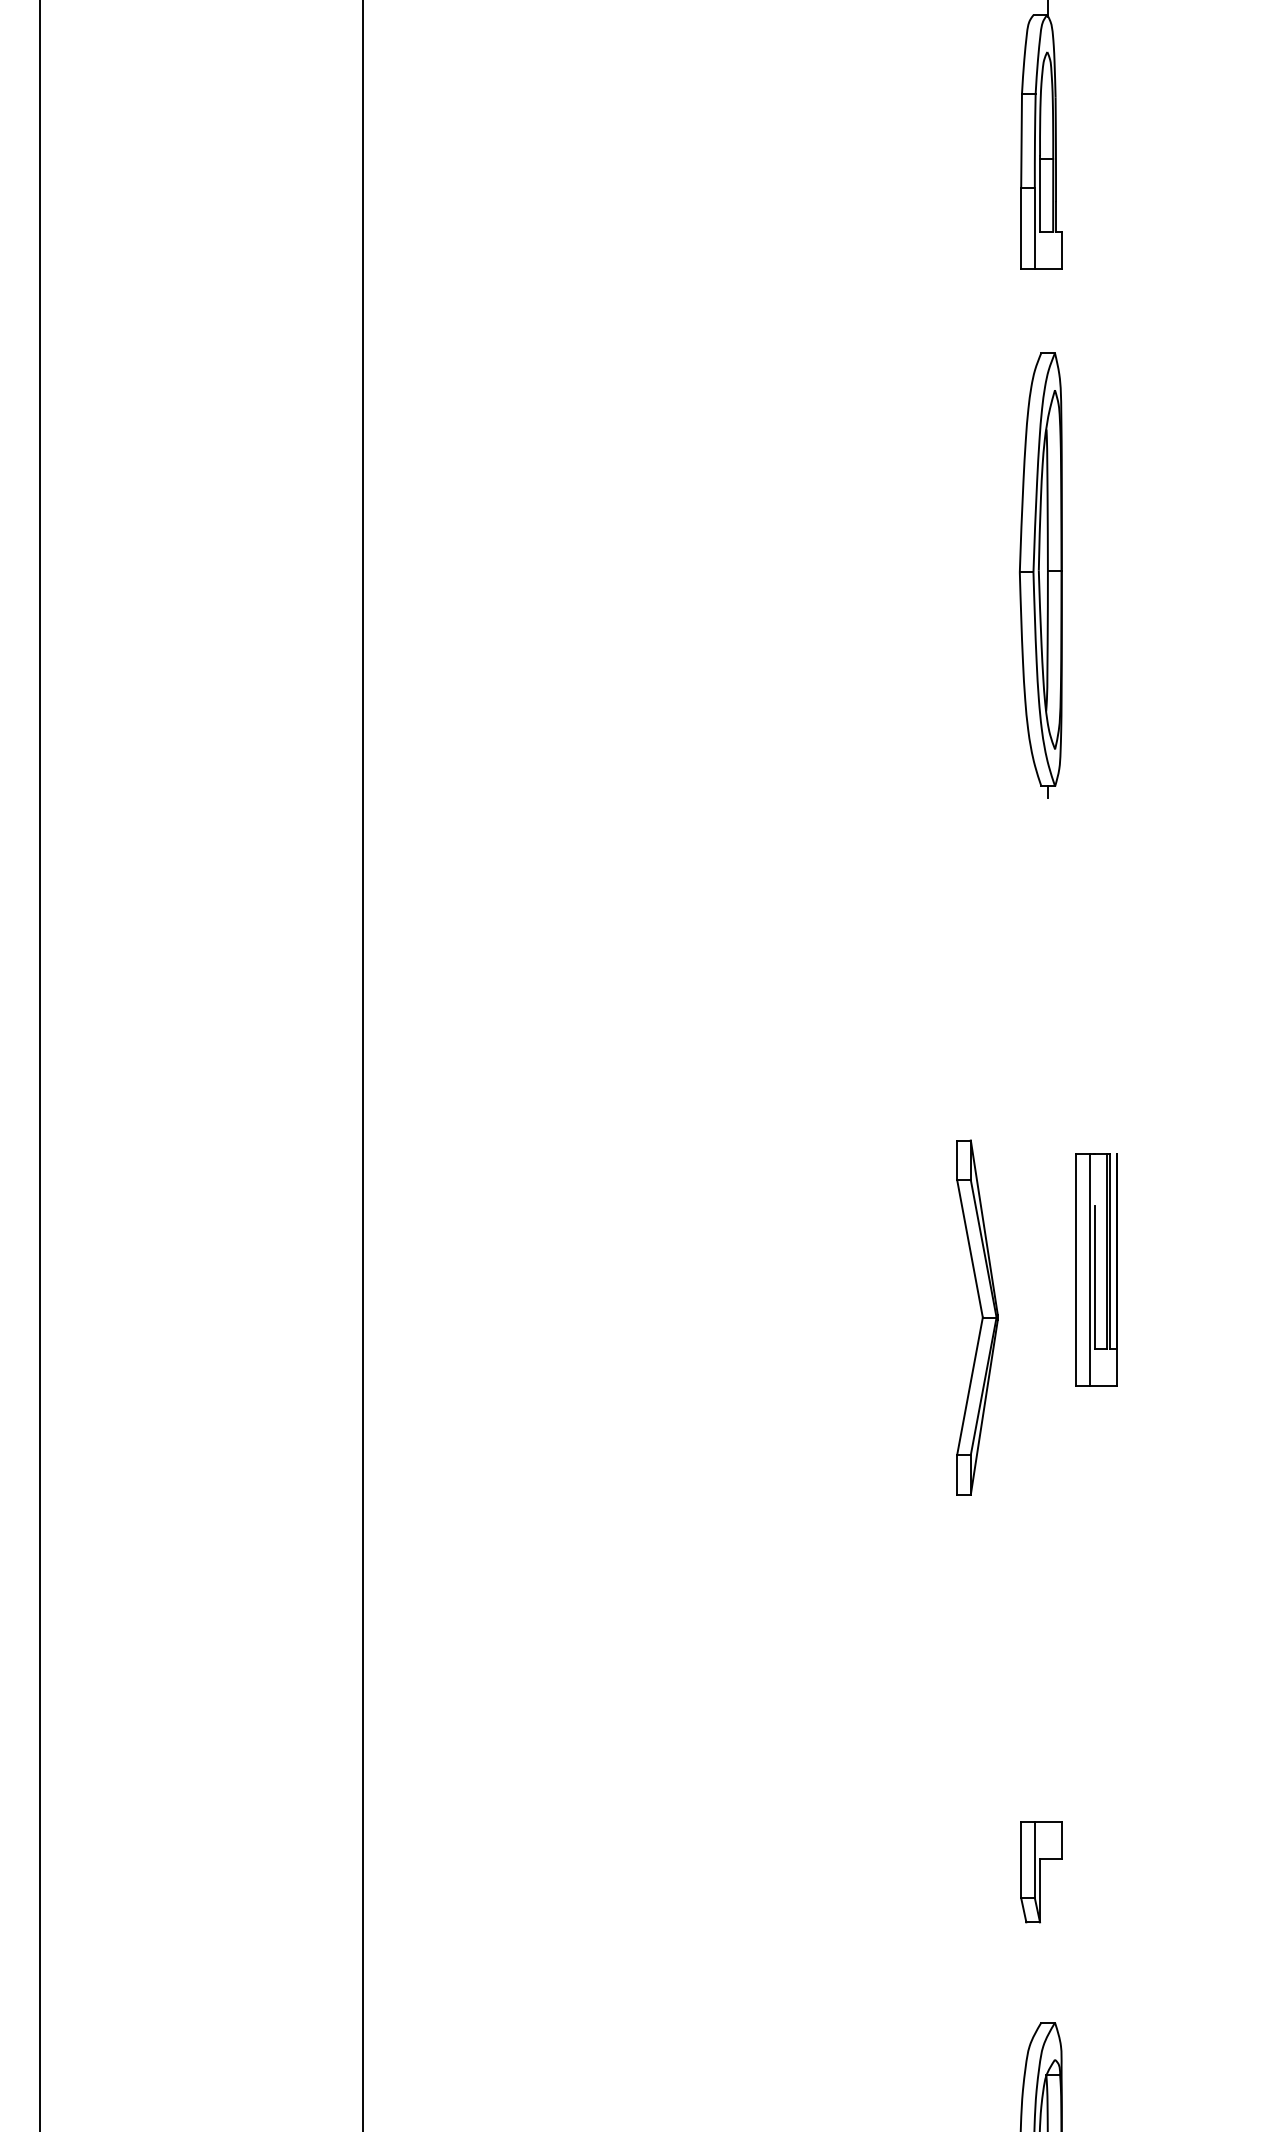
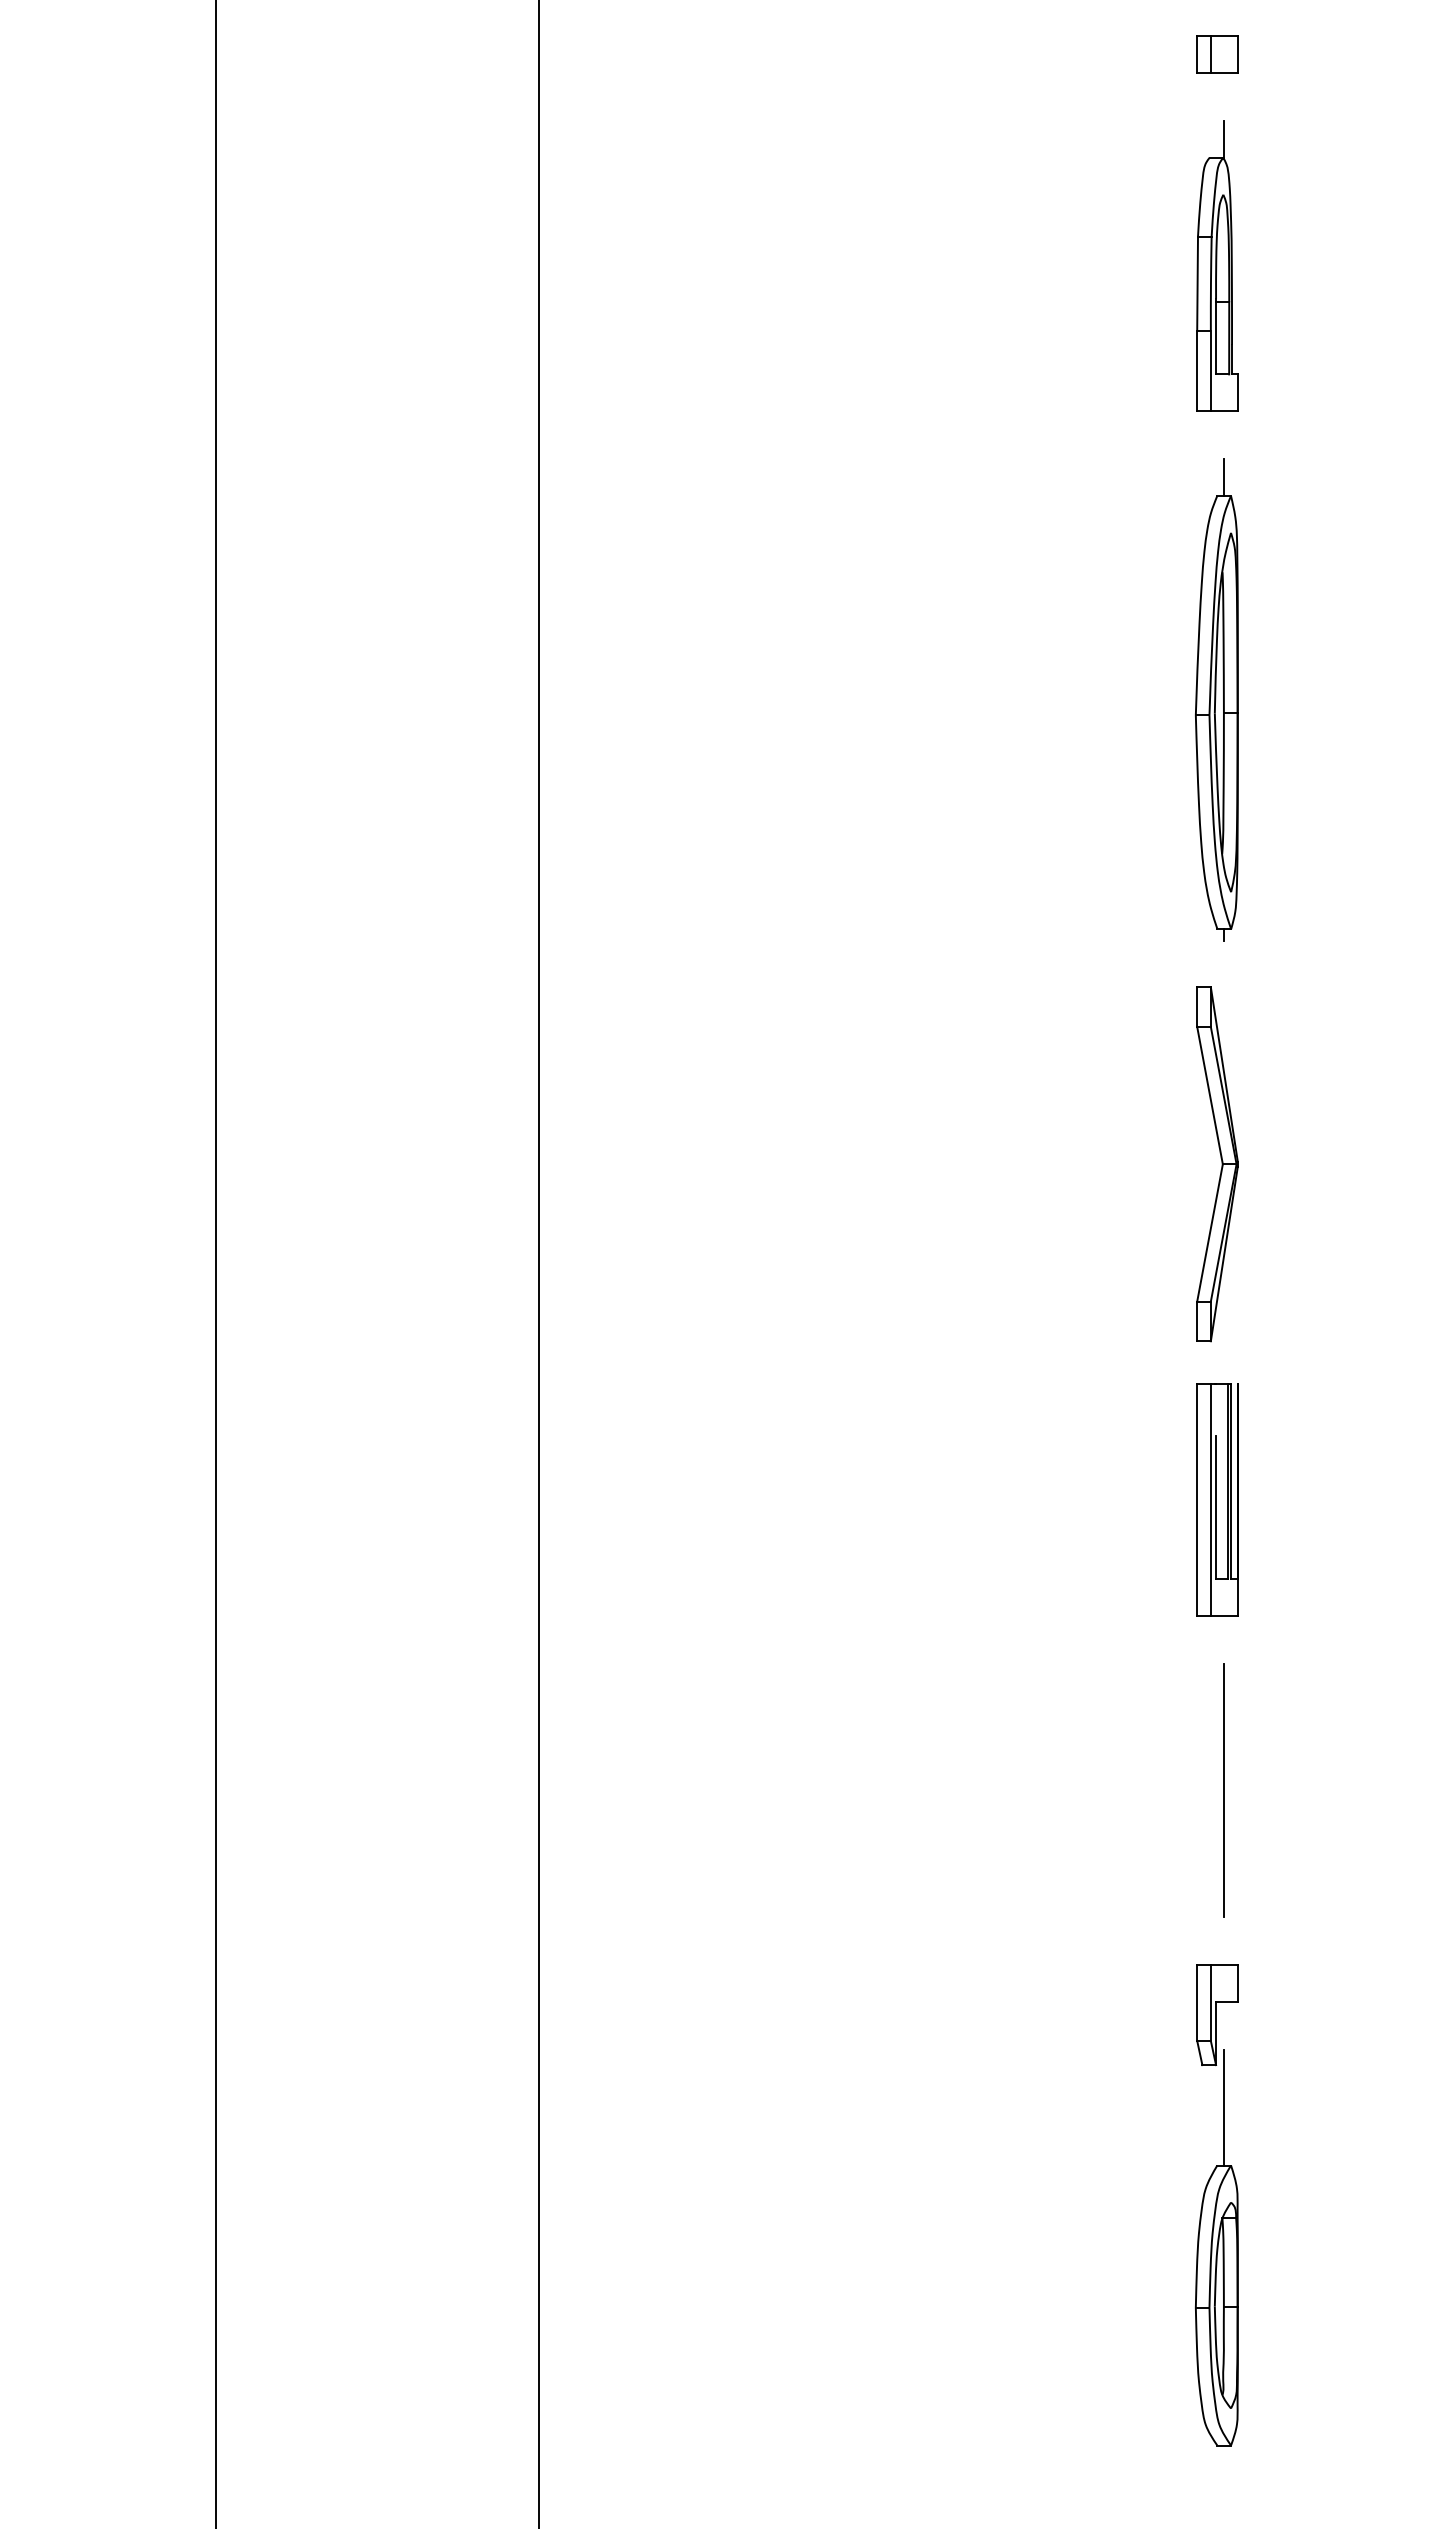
line: (1048, 334) -> (1224, 477), added
part: (1096, 1269) -> (1217, 1499), moved
part: (977, 1317) -> (1217, 1164), moved
line: (1048, 1647) -> (1224, 1790), added
line: (1048, 1964) -> (1224, 2107), added

